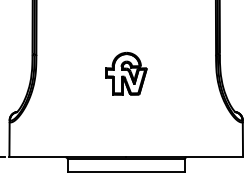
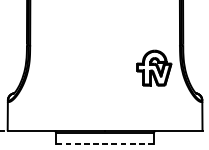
part: (126, 73) -> (154, 67), moved
line: (126, 172) -> (105, 143), solid -> dashed

